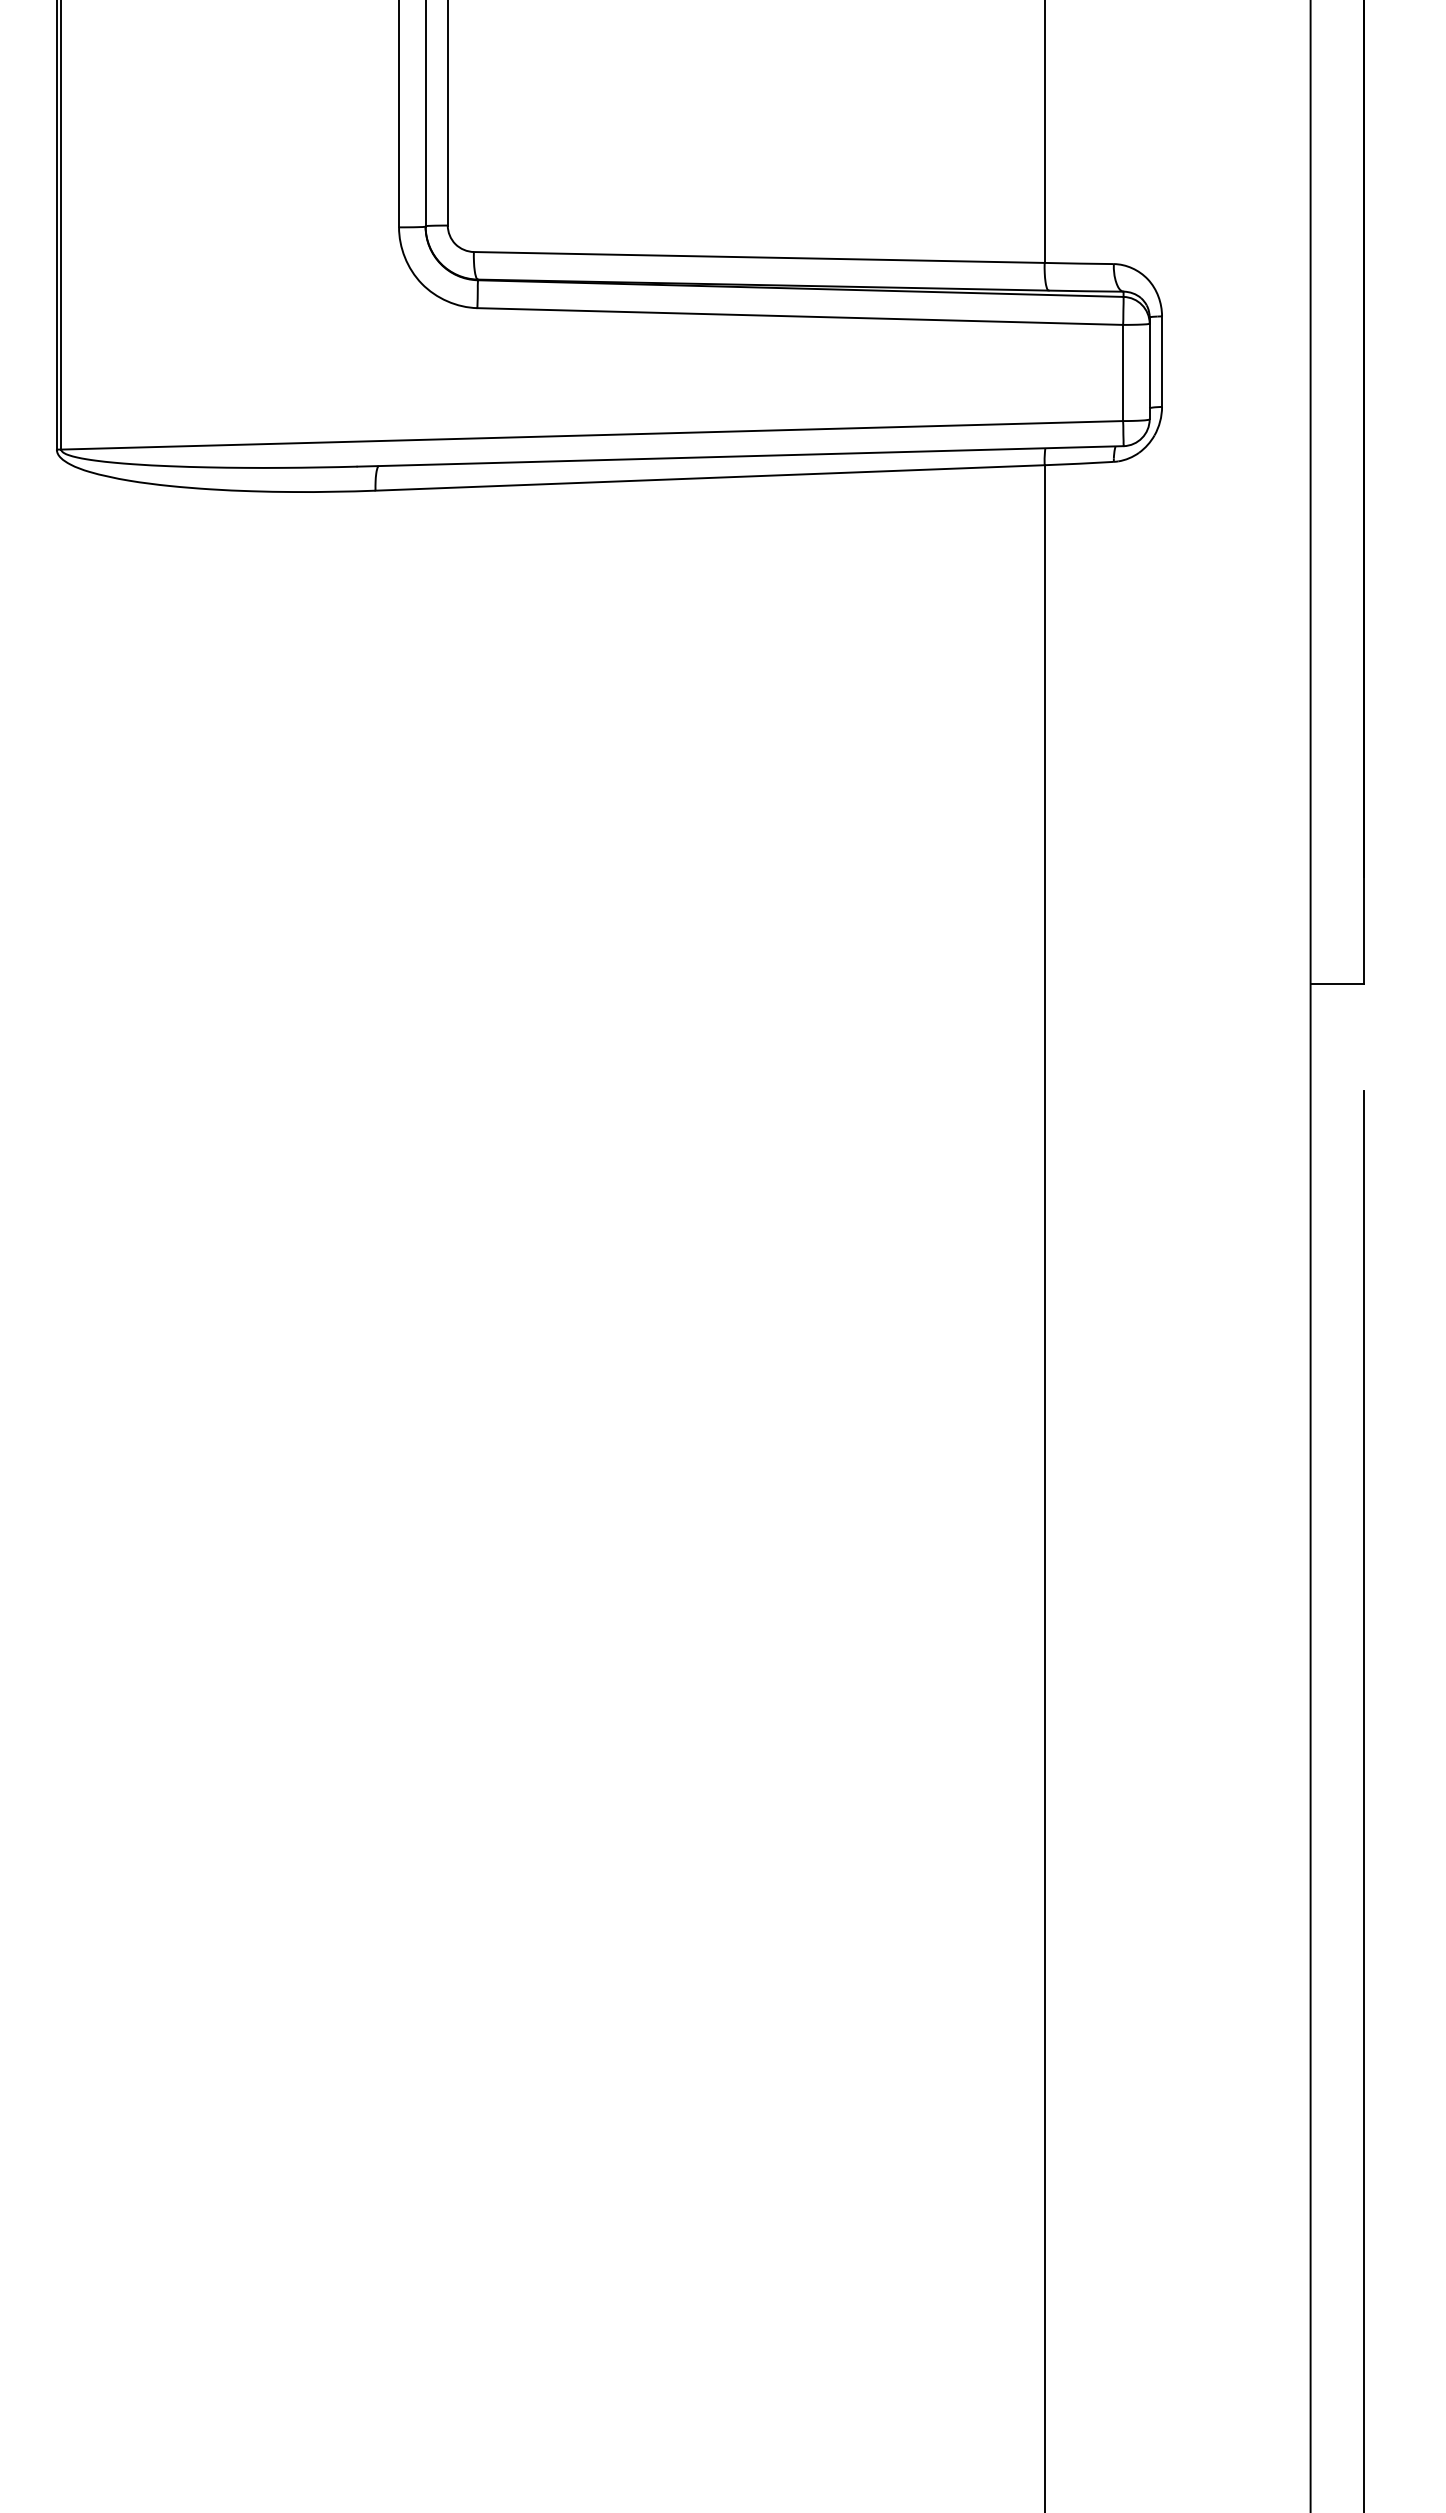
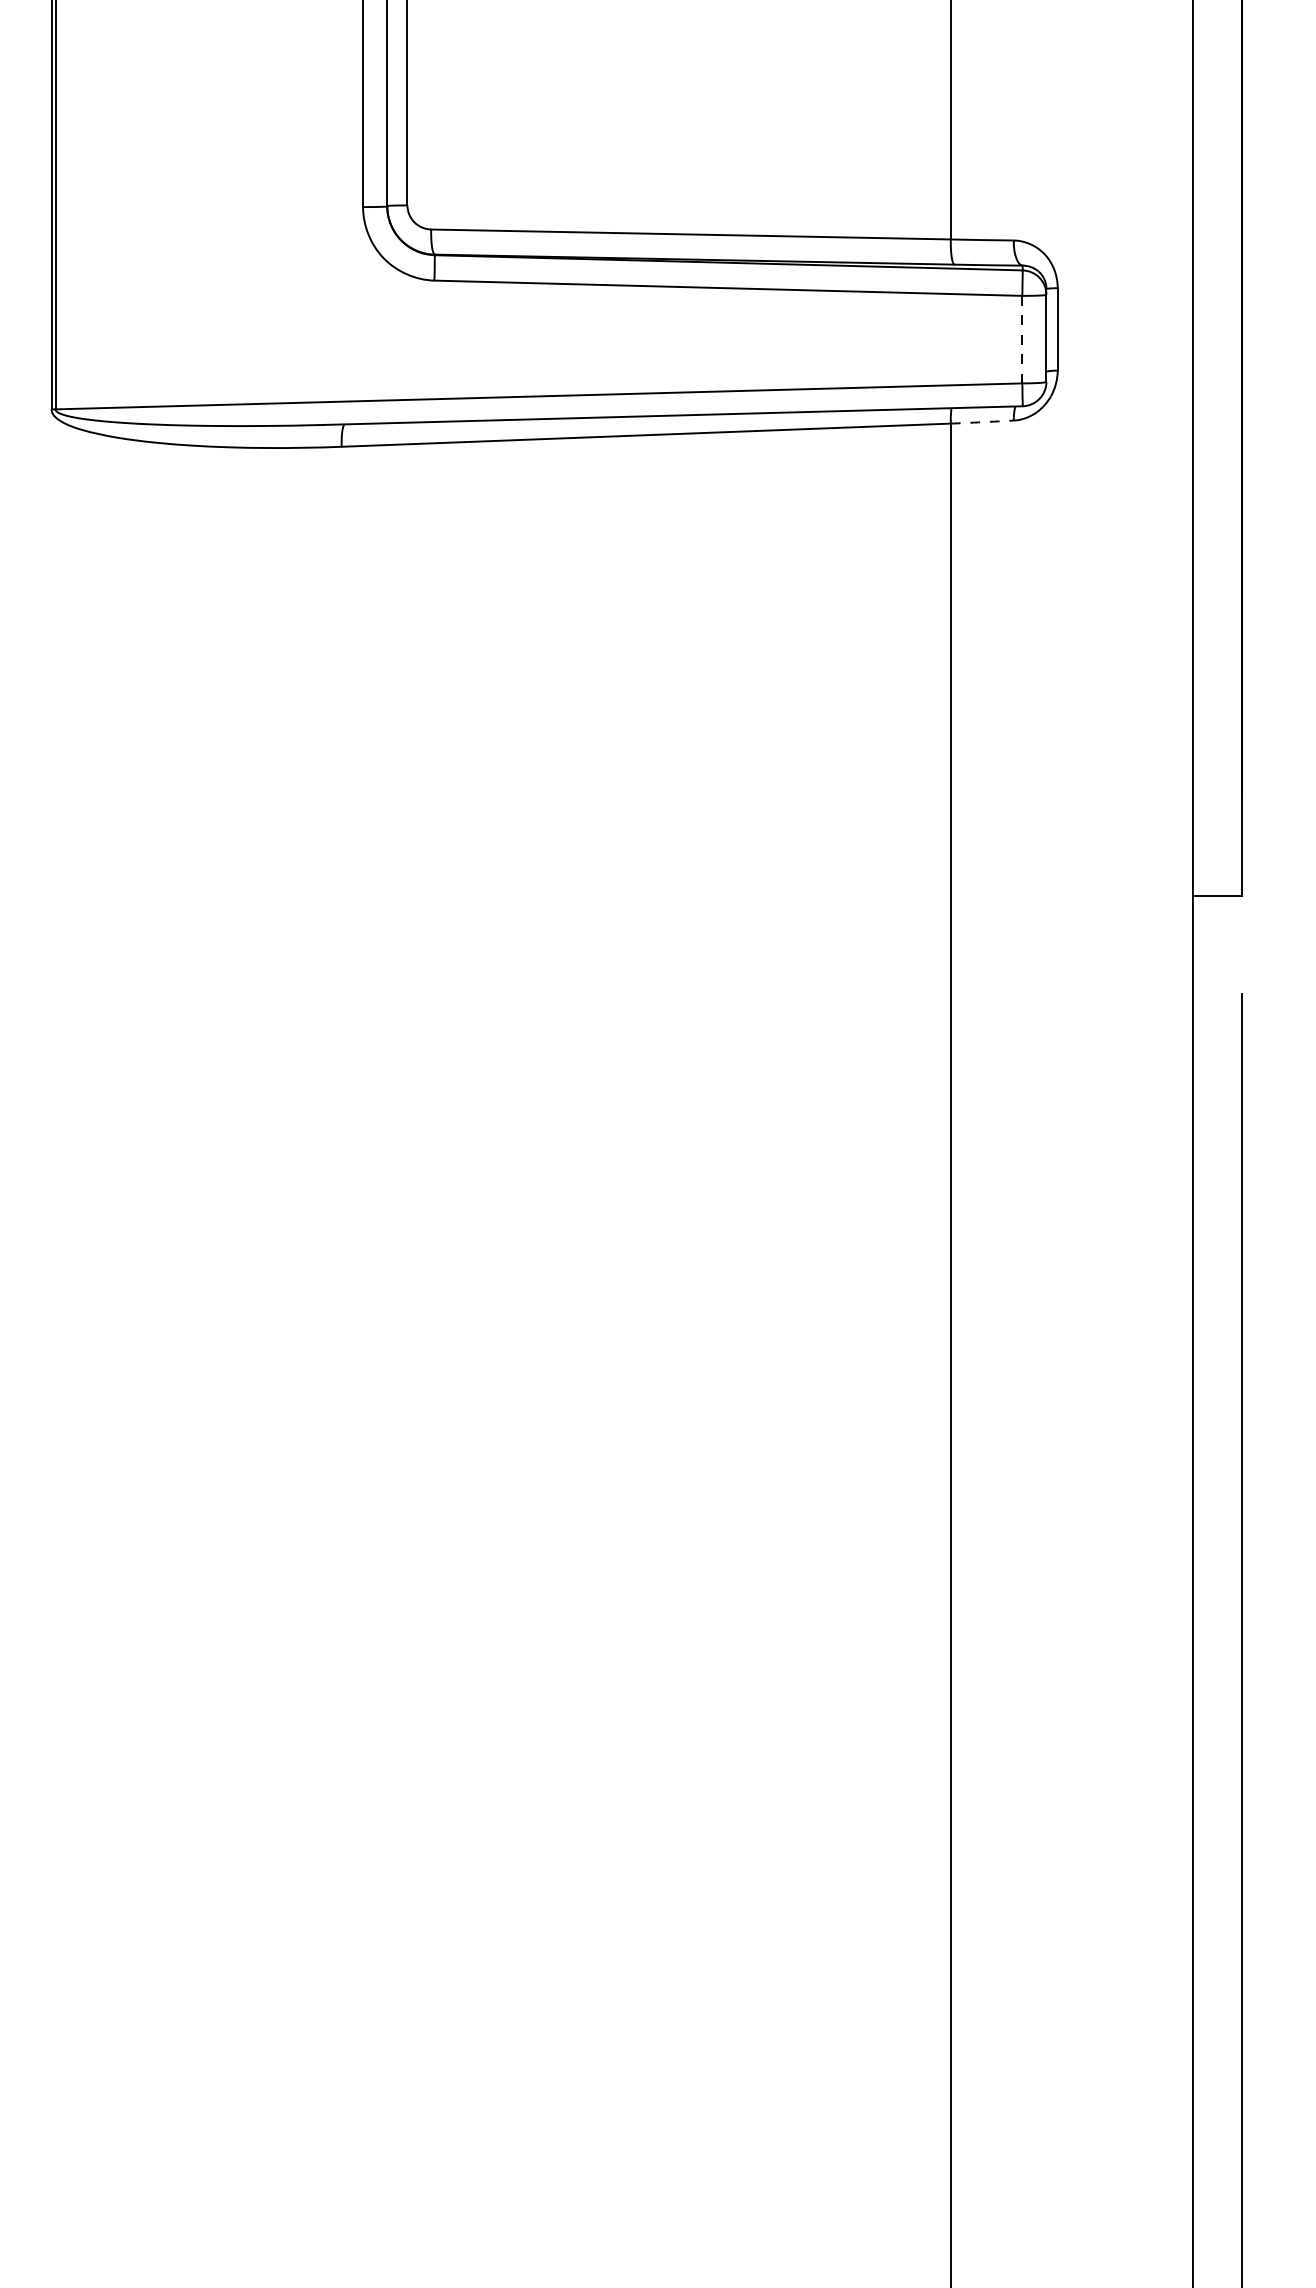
line: (1123, 373) -> (1022, 340), solid -> dashed
arc: (1079, 463) -> (982, 422), solid -> dashed

